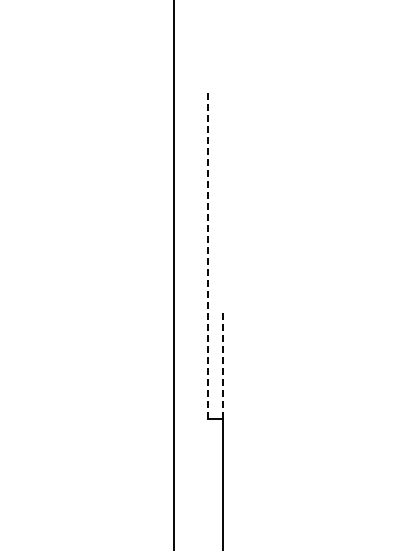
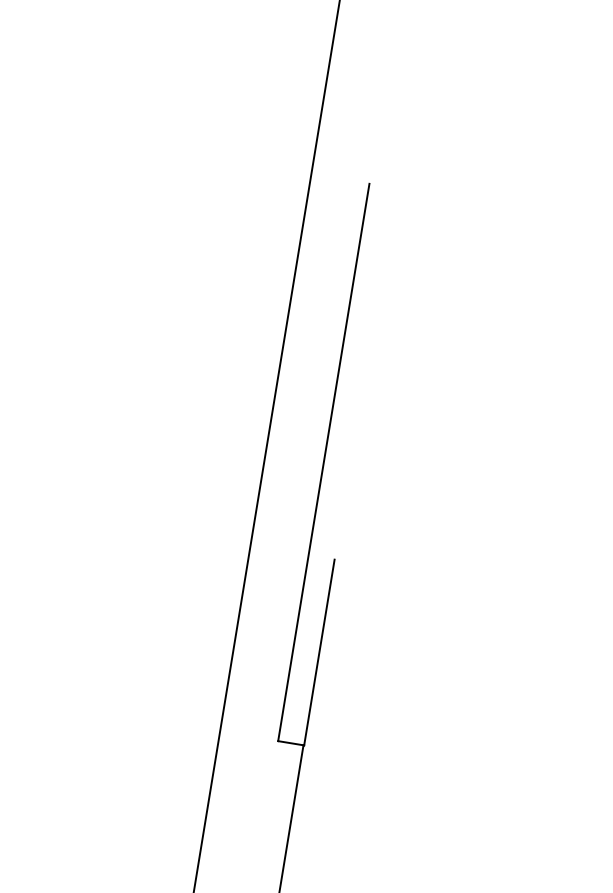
line: (207, 254) -> (323, 461), dashed -> solid
line: (223, 364) -> (319, 652), dashed -> solid

